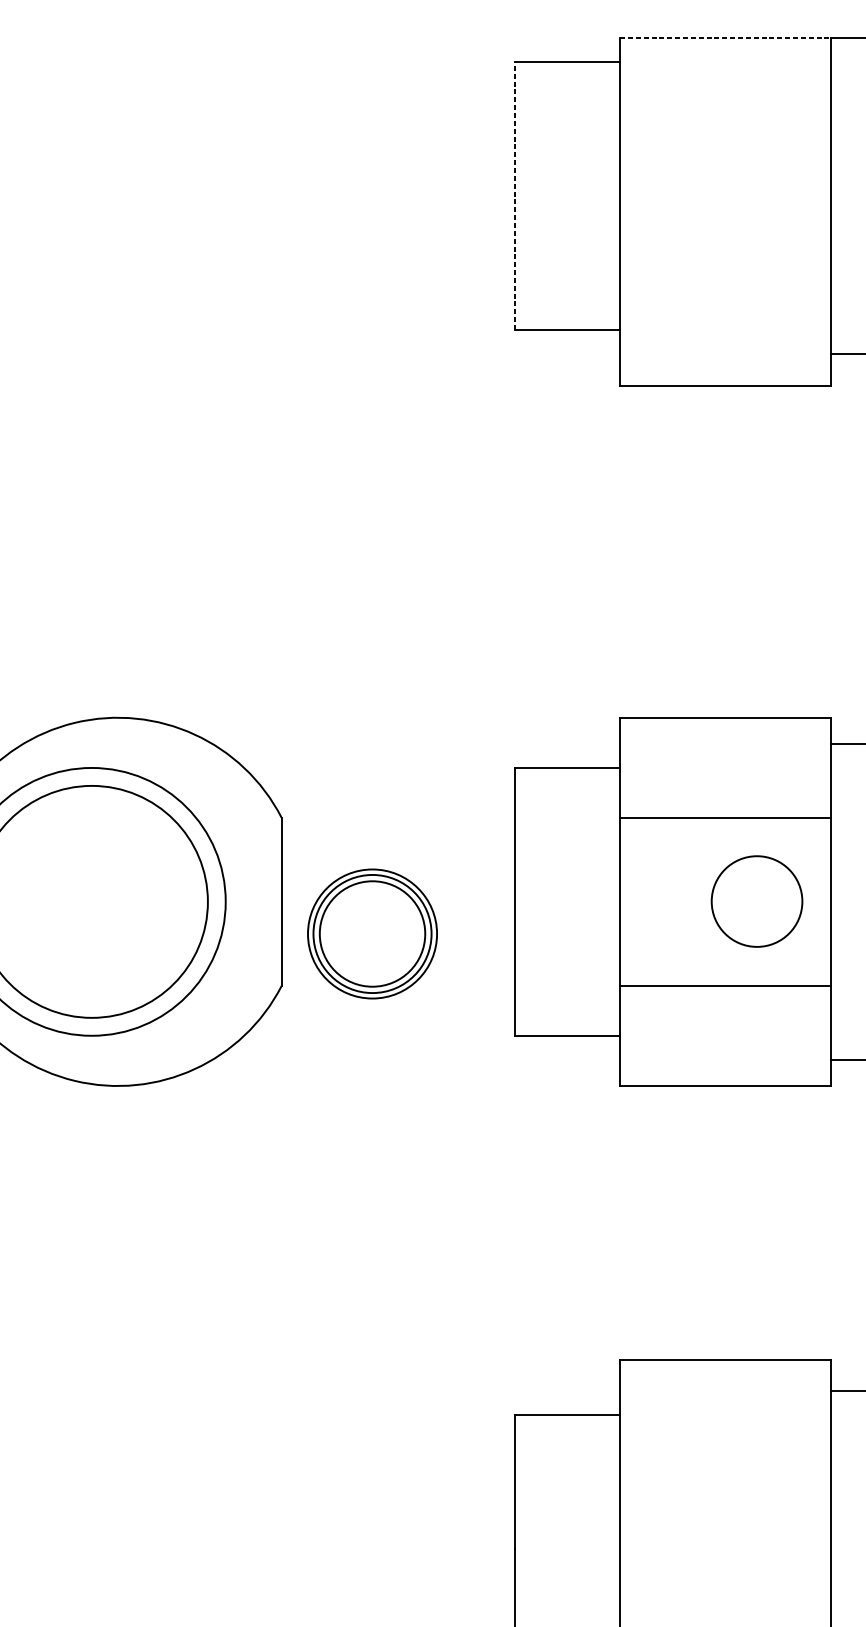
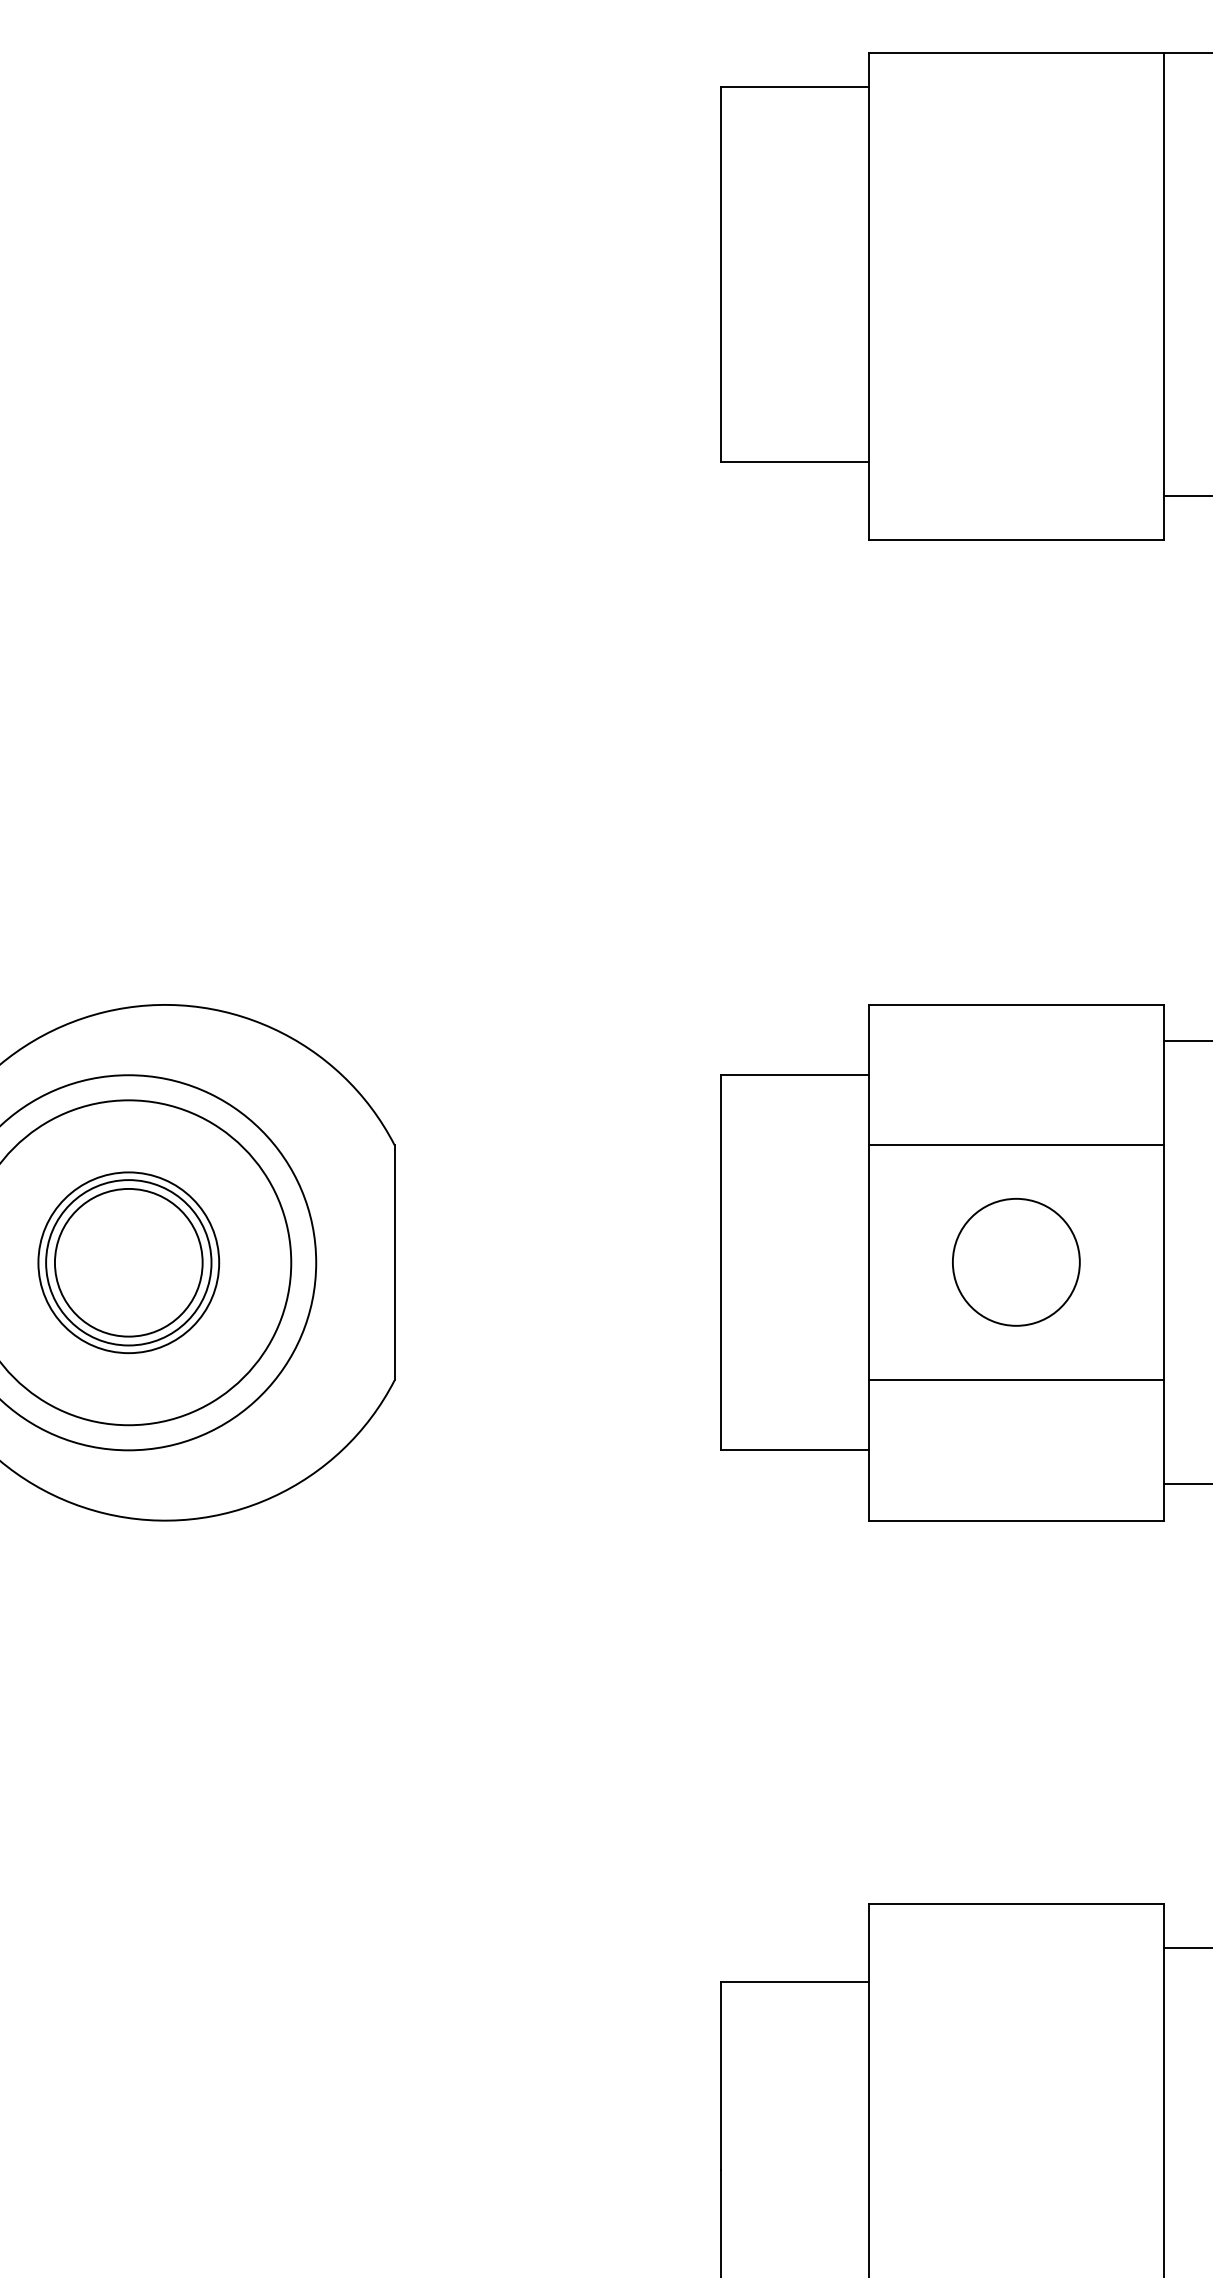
line: (725, 37) -> (1016, 52), dashed -> solid
line: (514, 196) -> (720, 274), dashed -> solid
circle: (757, 901) -> (1016, 1262), moved
part: (372, 933) -> (128, 1262), moved

